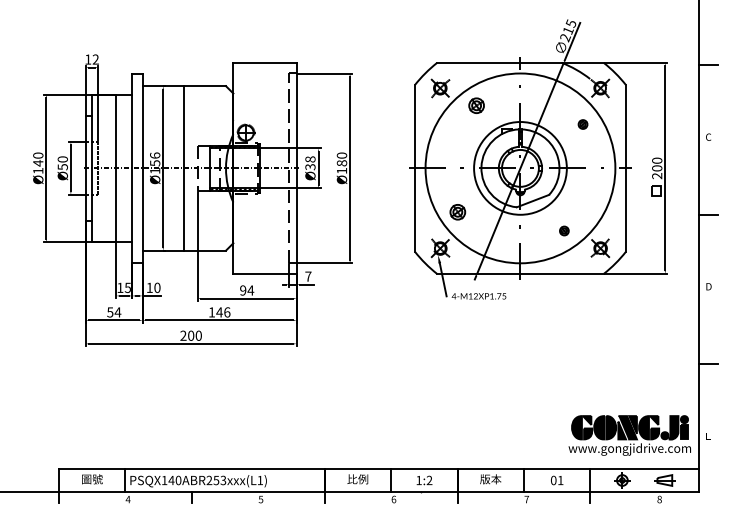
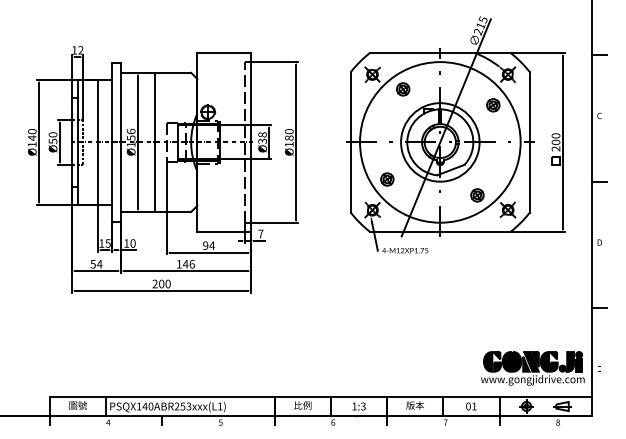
part: (582, 124) -> (492, 105), size x1.67
part: (564, 230) -> (477, 194), size x1.67
text: (429, 480) -> (363, 406), 1:2 -> 1:3

